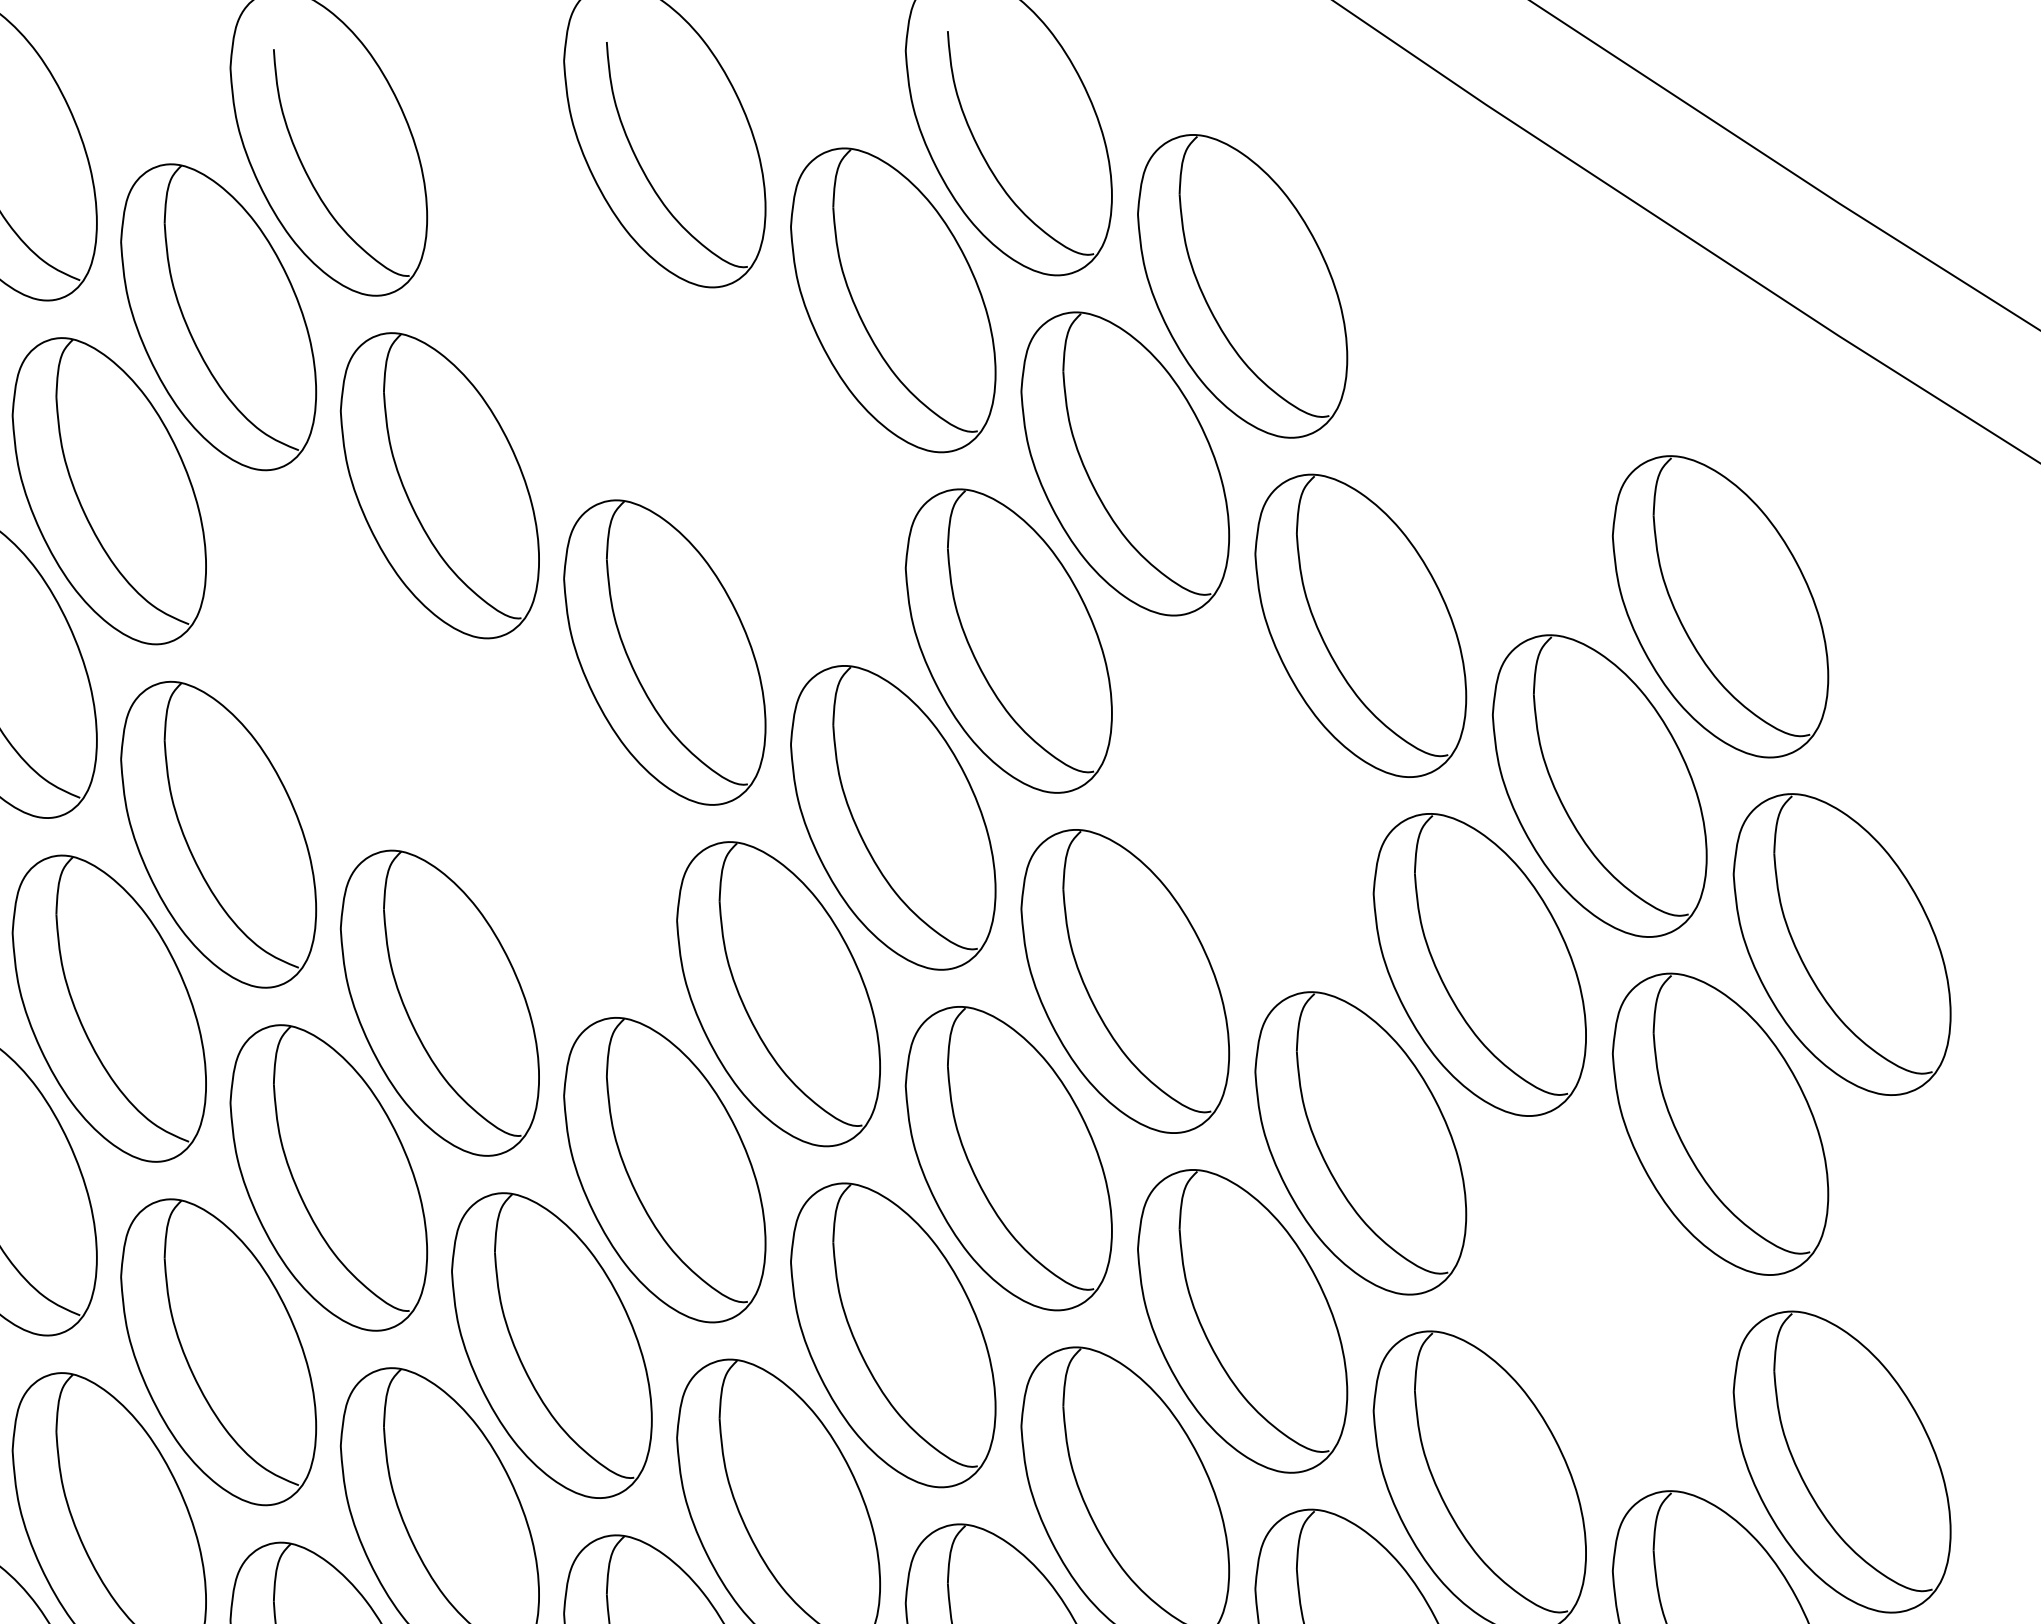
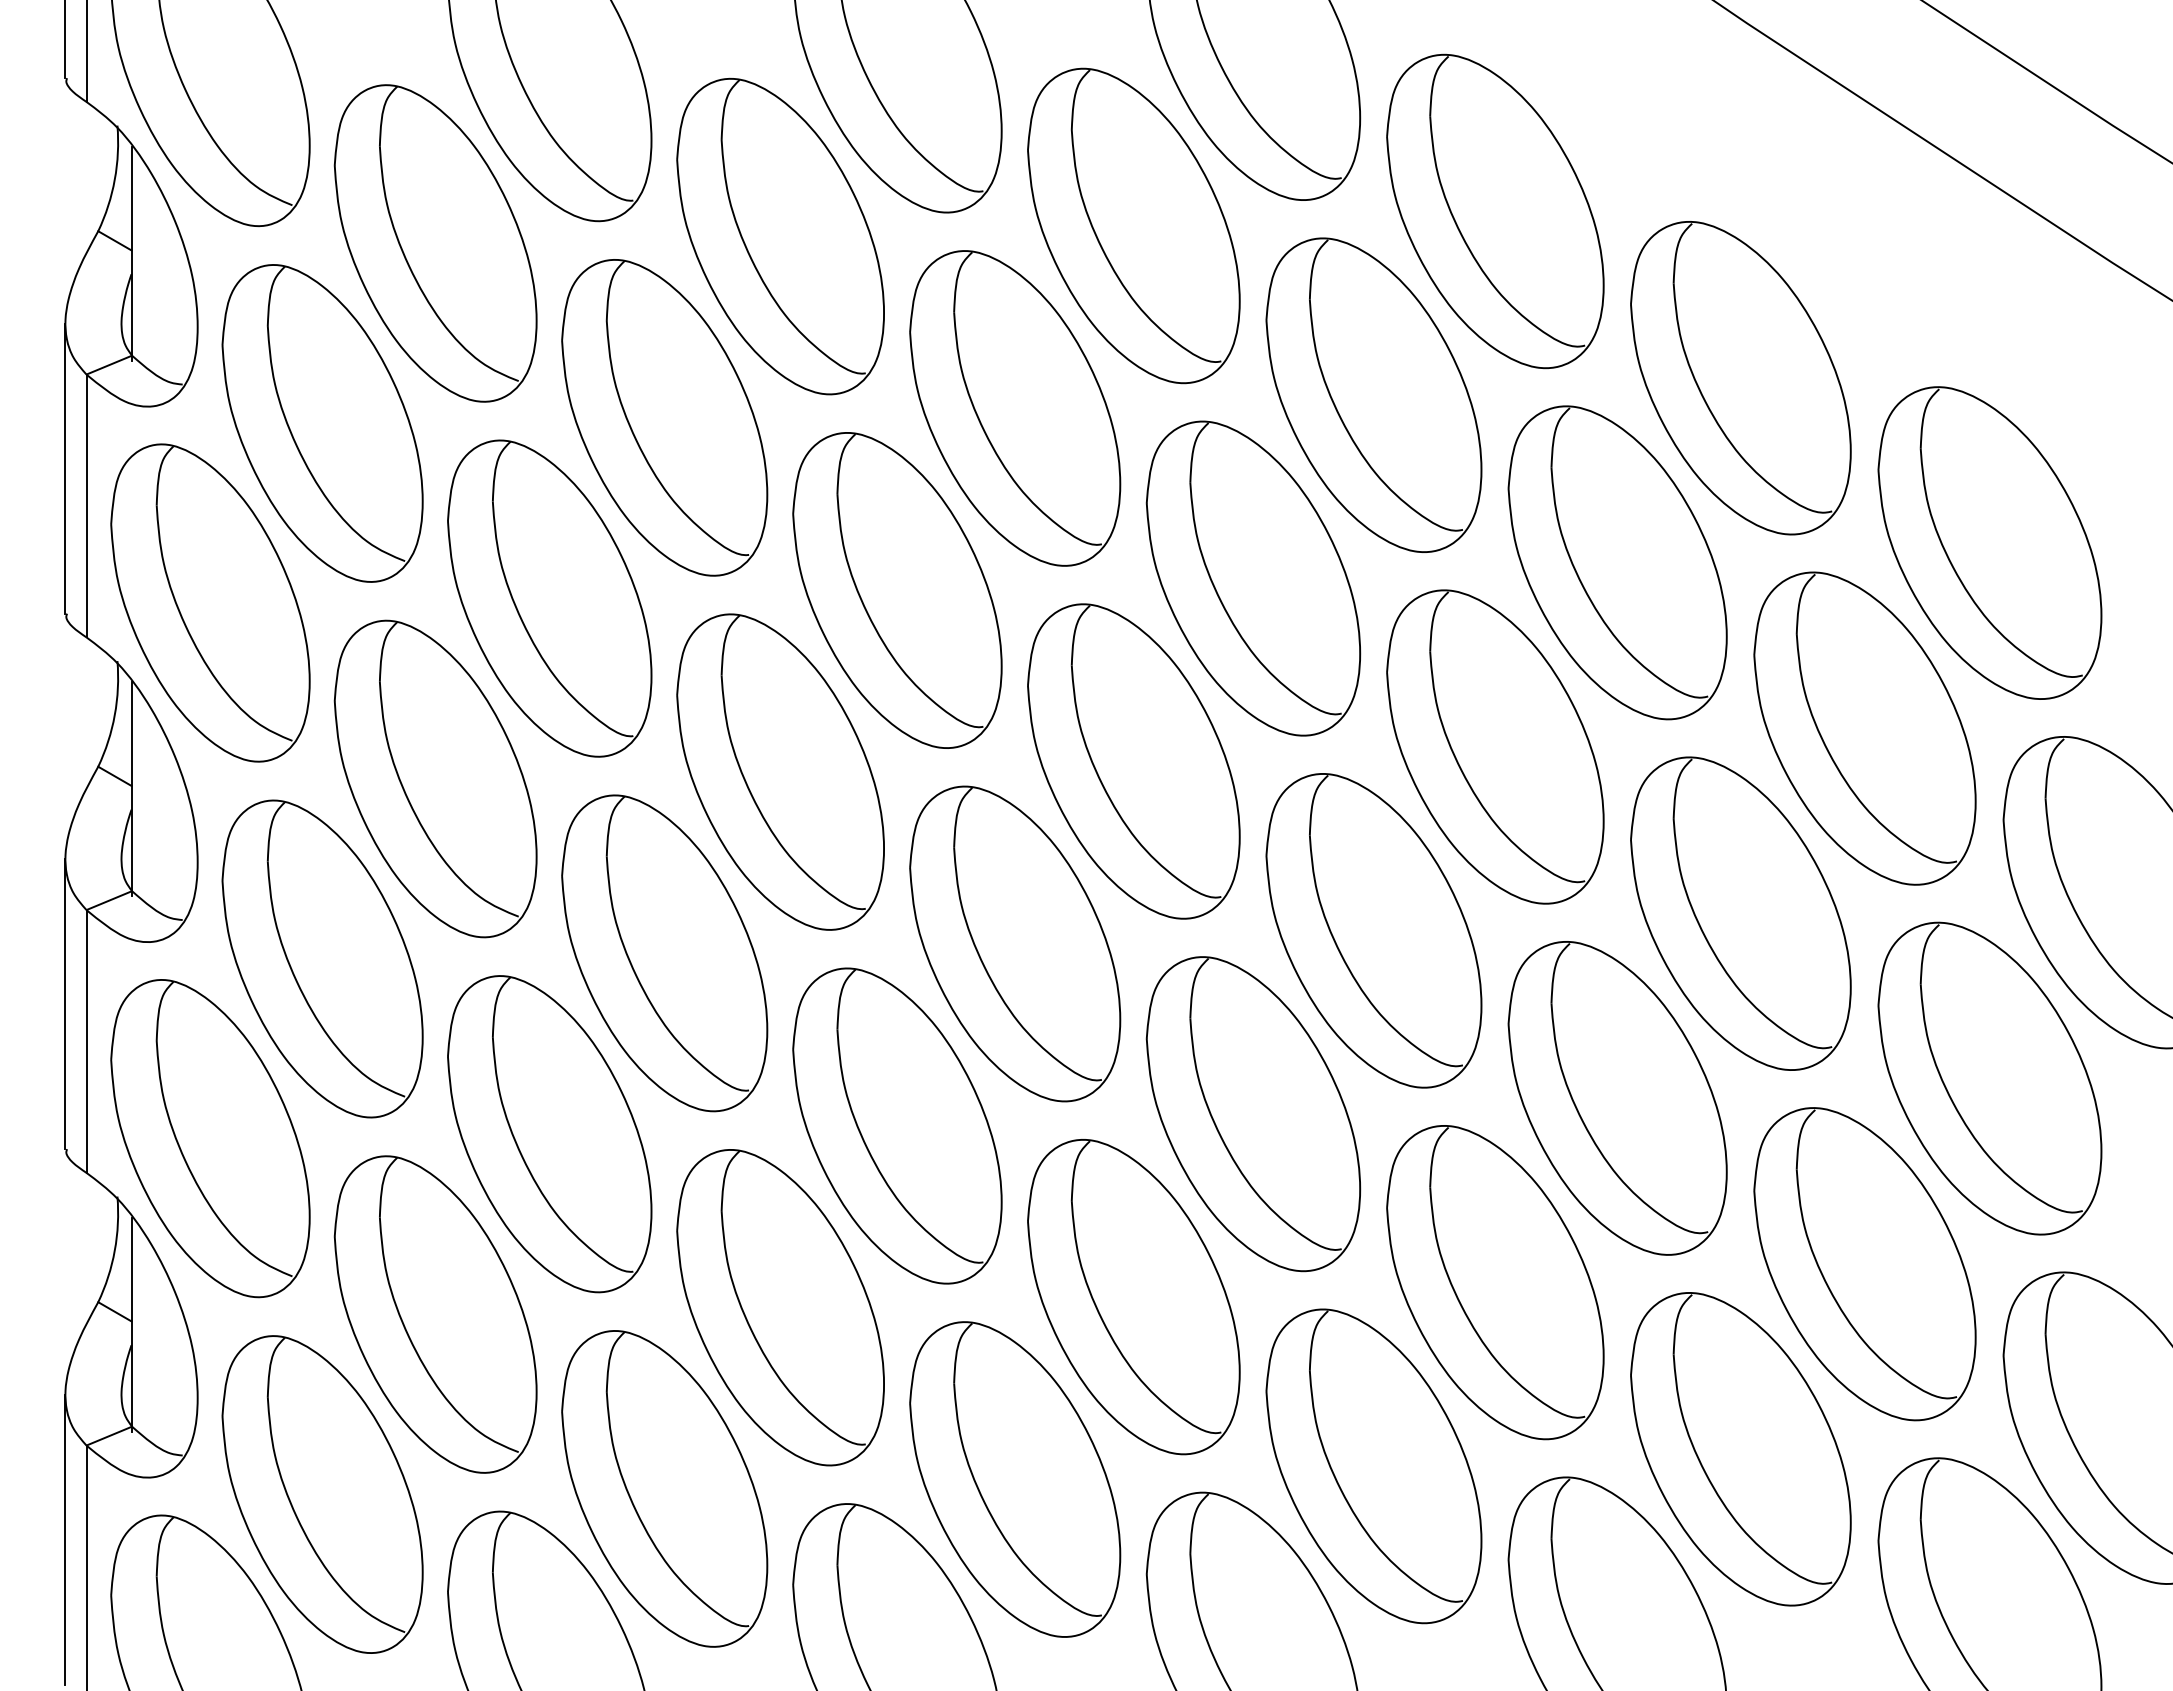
part: (551, 310) -> (780, 236), added
part: (1479, 447) -> (1740, 378), added
part: (778, 476) -> (1015, 408), added
part: (328, 660) -> (549, 598), added
part: (1242, 803) -> (1495, 746), added
part: (551, 827) -> (780, 771), added
part: (1599, 1303) -> (1864, 1264), added

